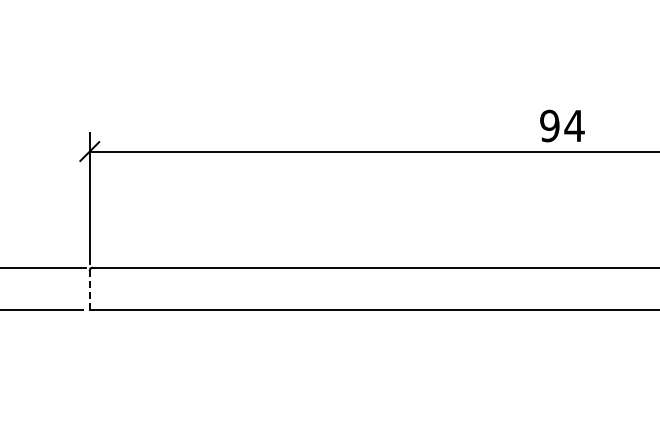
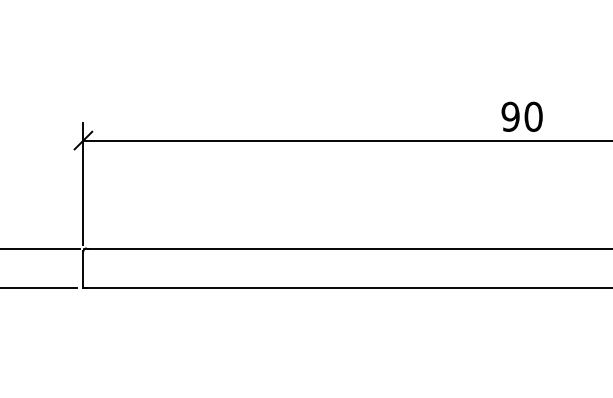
text: (574, 125) -> (533, 116), 94 -> 90
line: (89, 290) -> (83, 269), dashed -> solid

